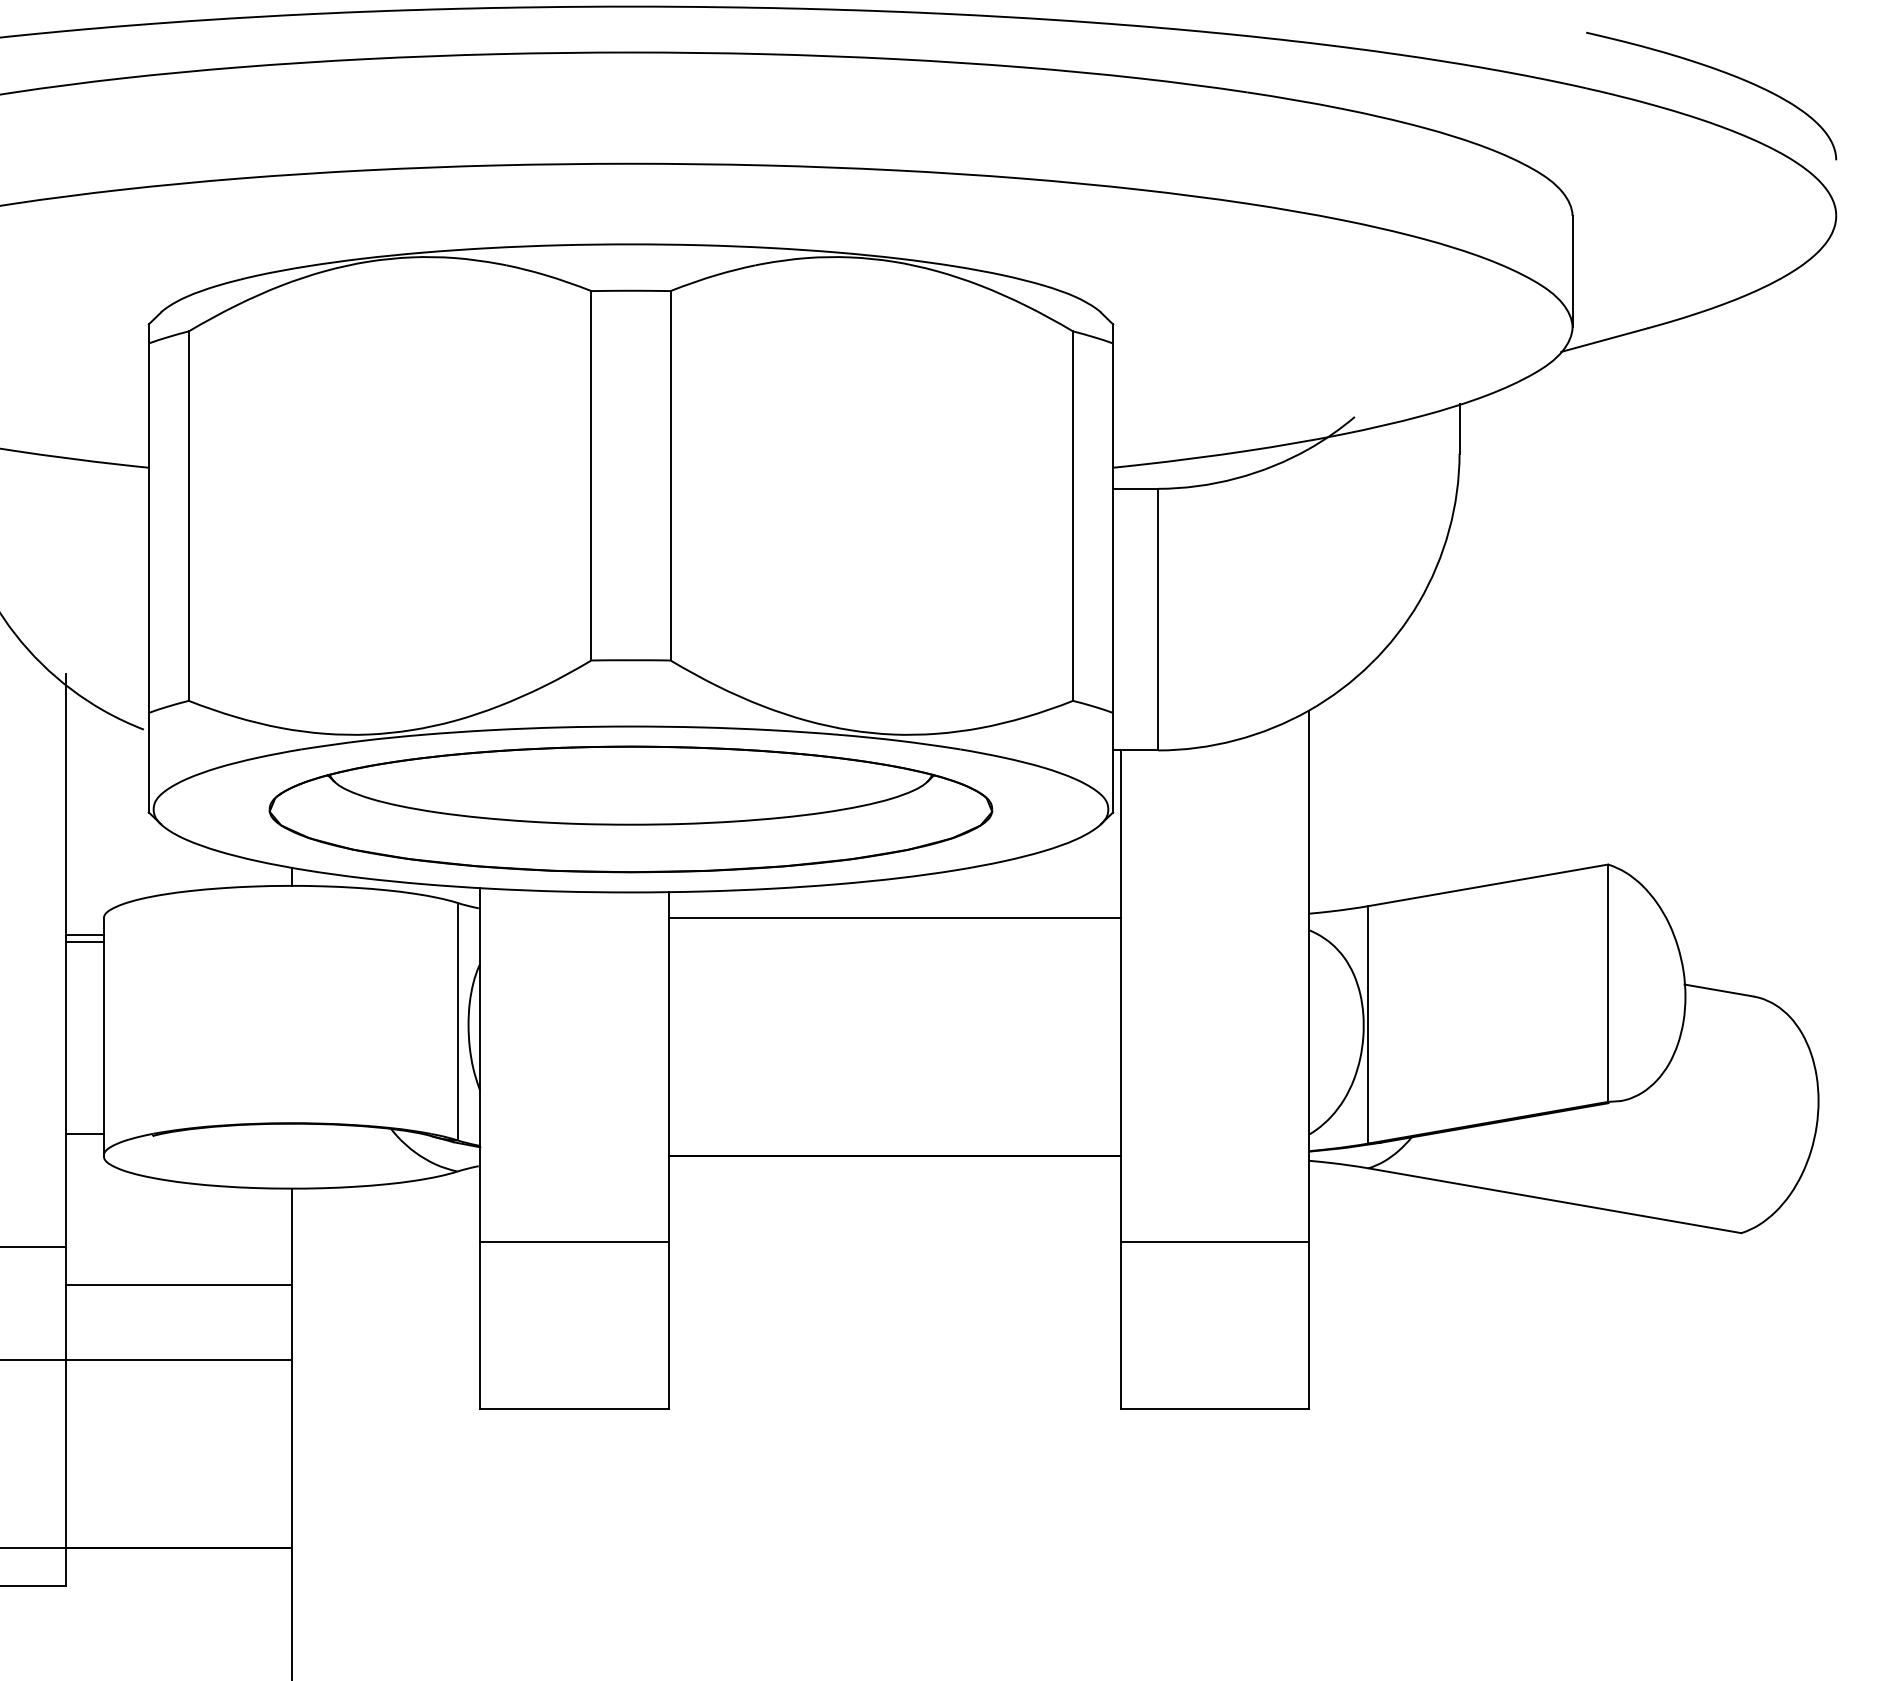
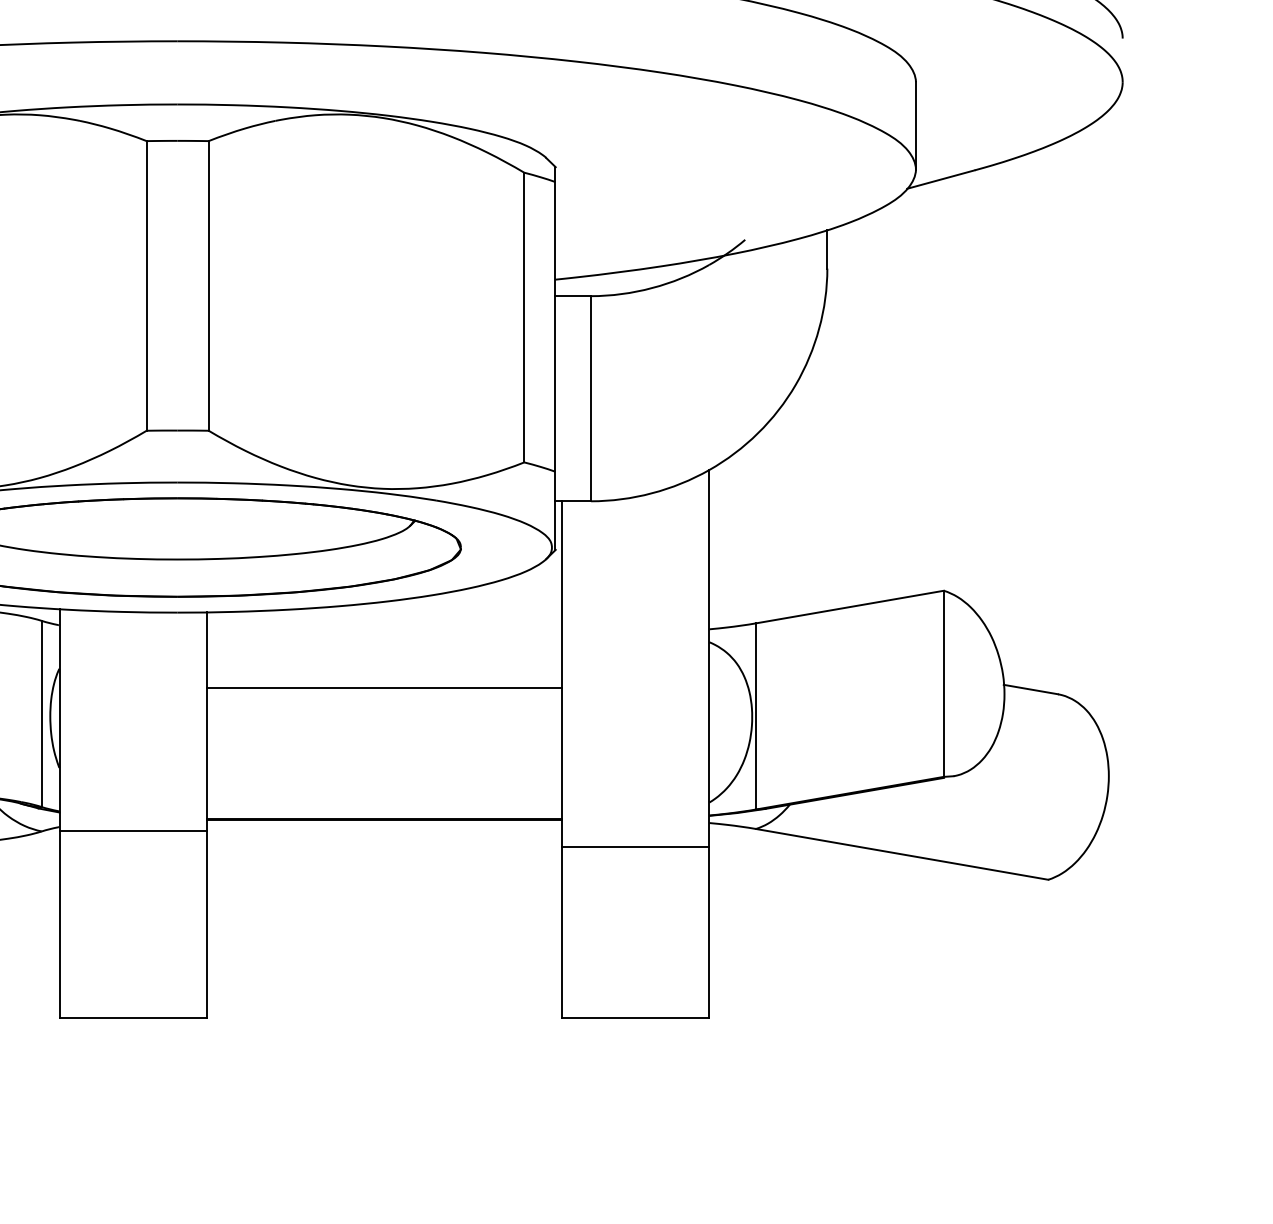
line: (894, 918) -> (384, 688), moved
line: (574, 1241) -> (133, 830), moved
line: (1214, 1241) -> (635, 846), moved

